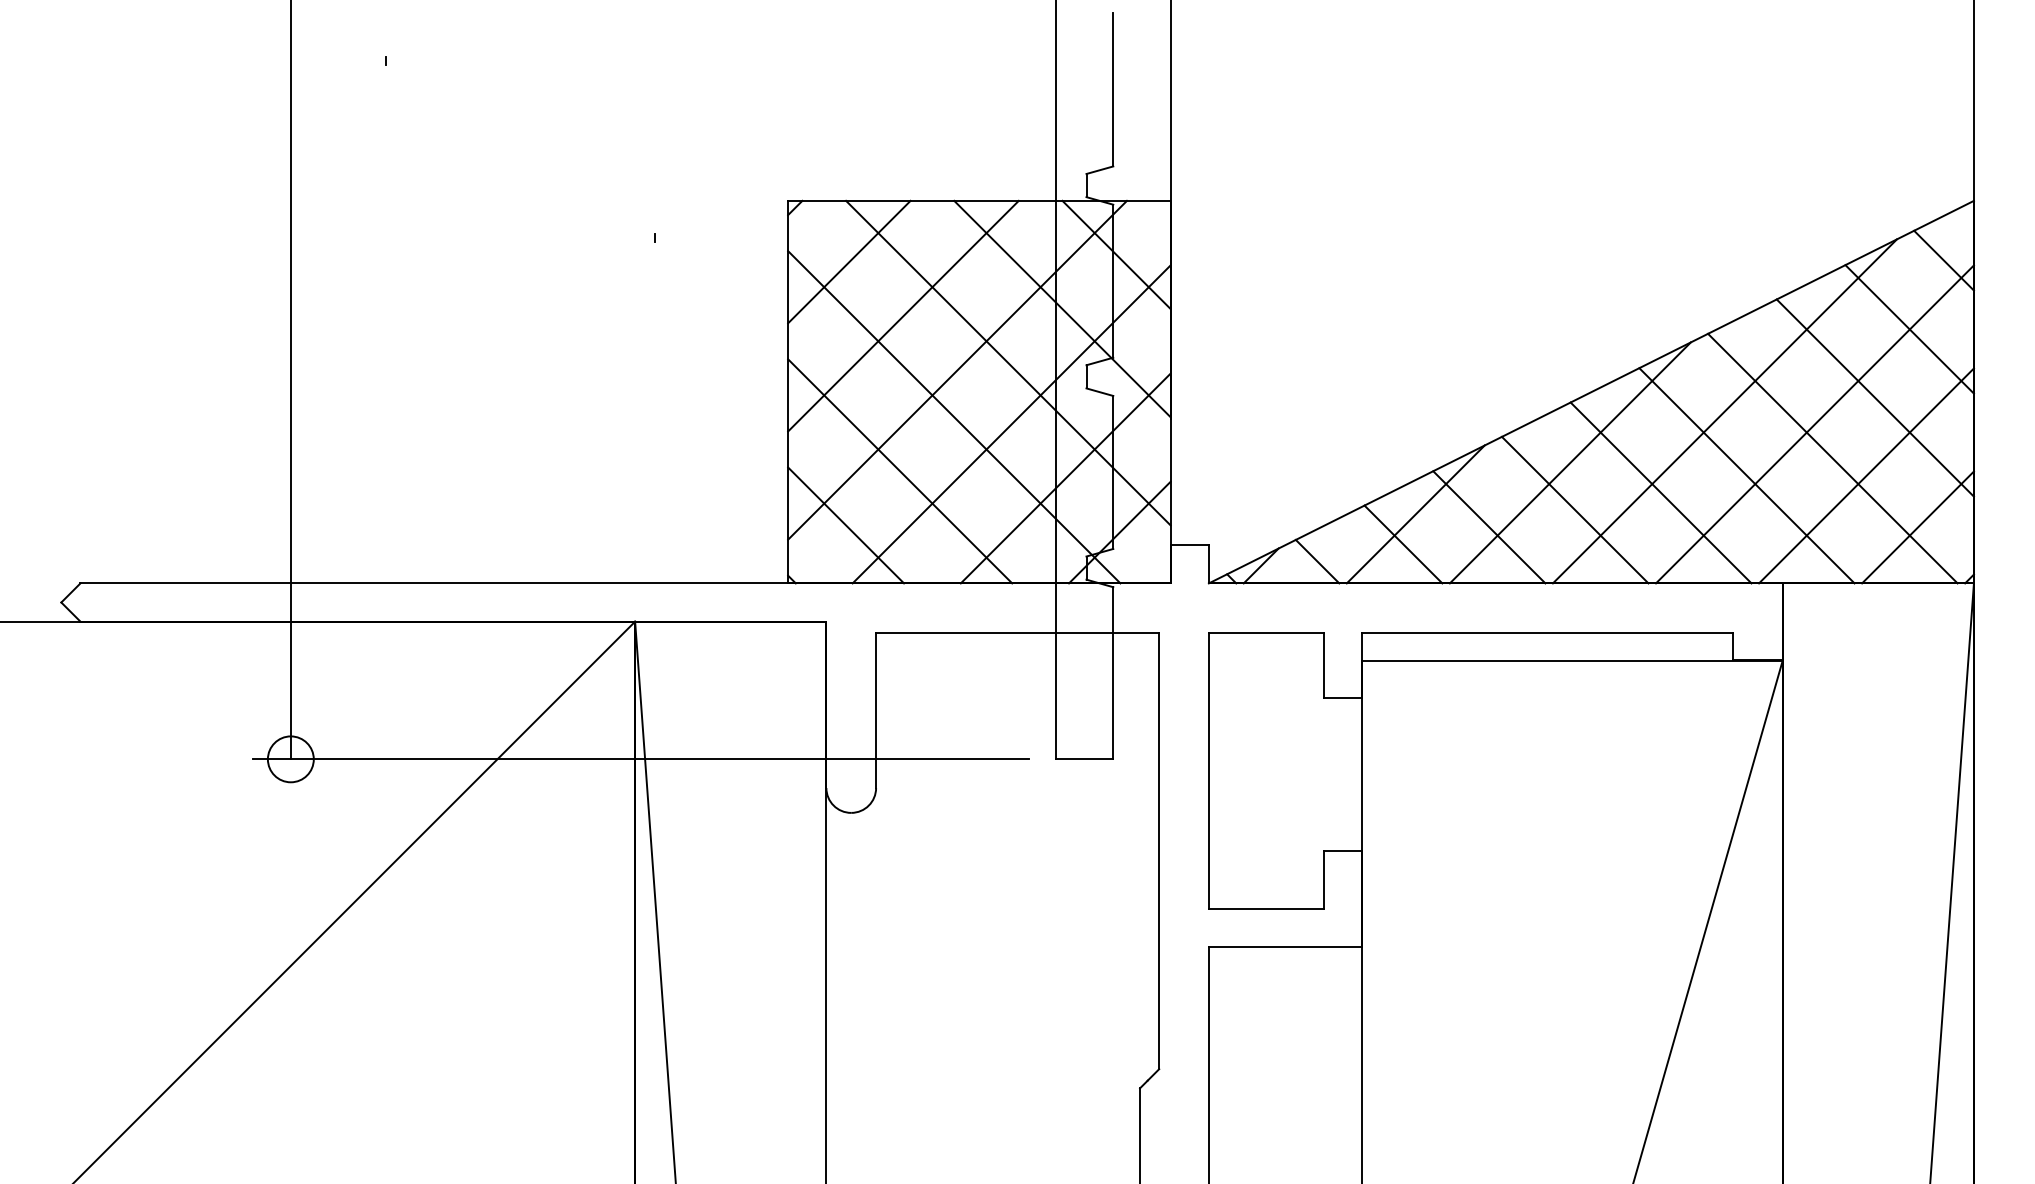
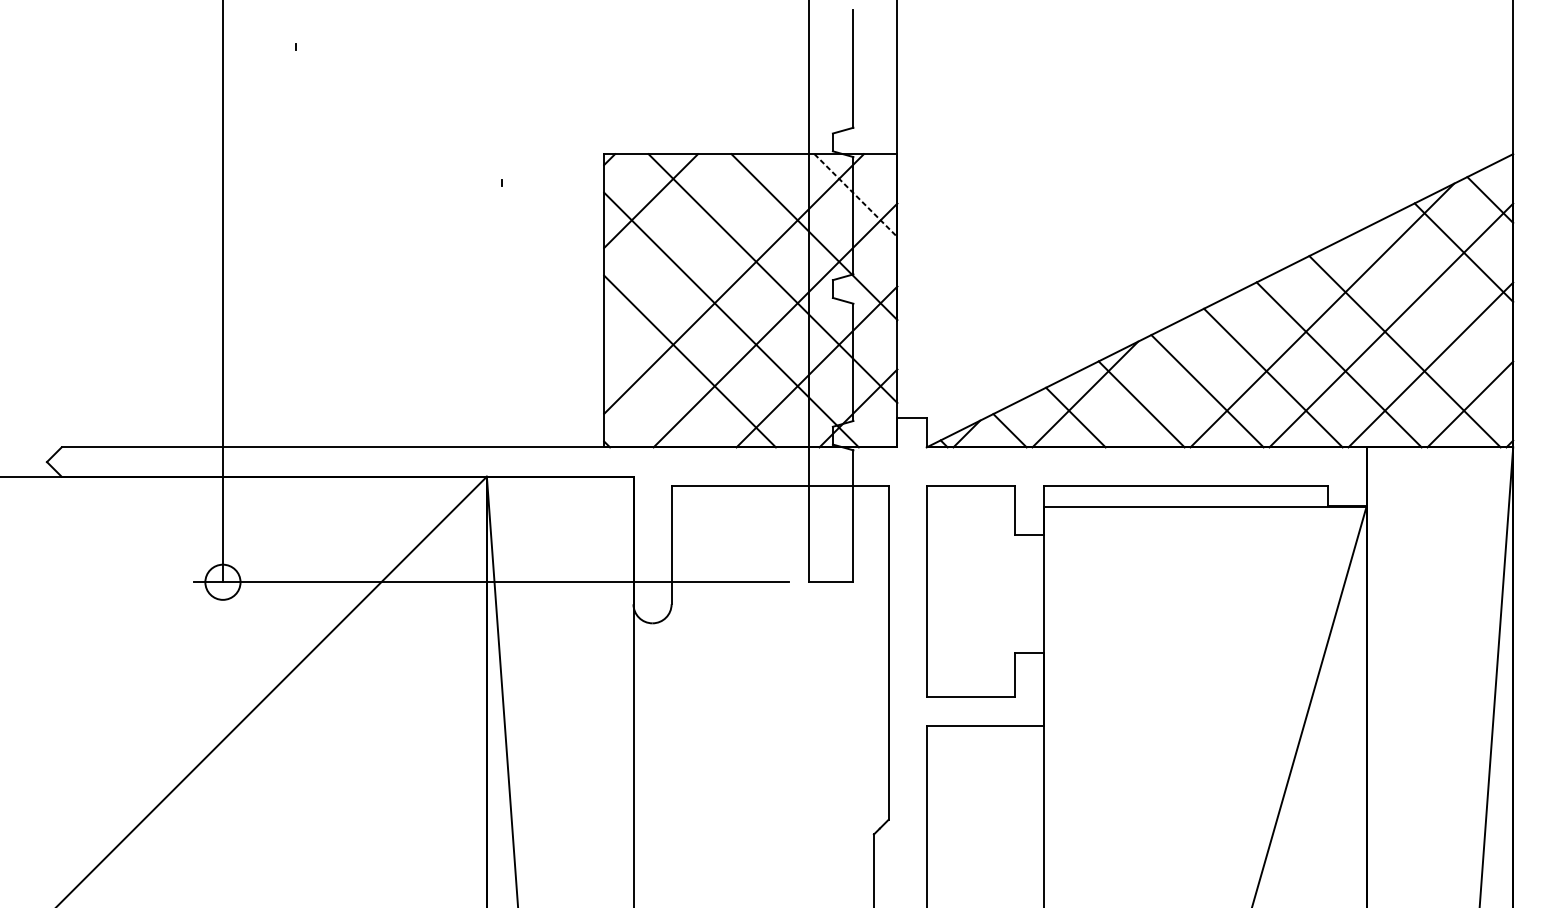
line: (1116, 255) -> (855, 196), solid -> dashed
line: (903, 315) -> (692, 242), removed
line: (1874, 397) -> (1436, 304), removed
line: (1569, 462) -> (1203, 354), removed
line: (846, 525) -> (648, 403), removed

